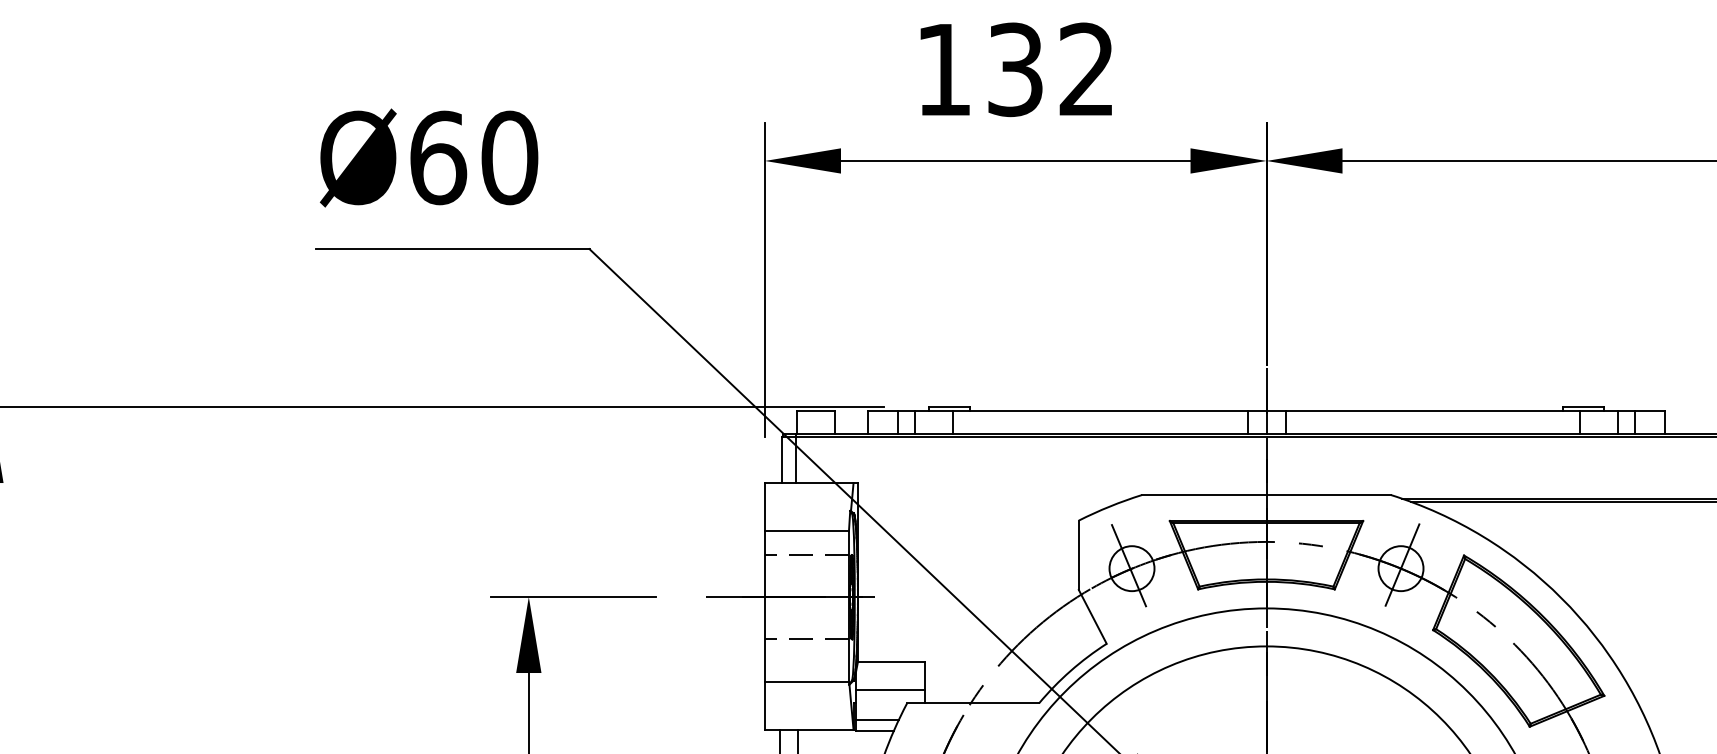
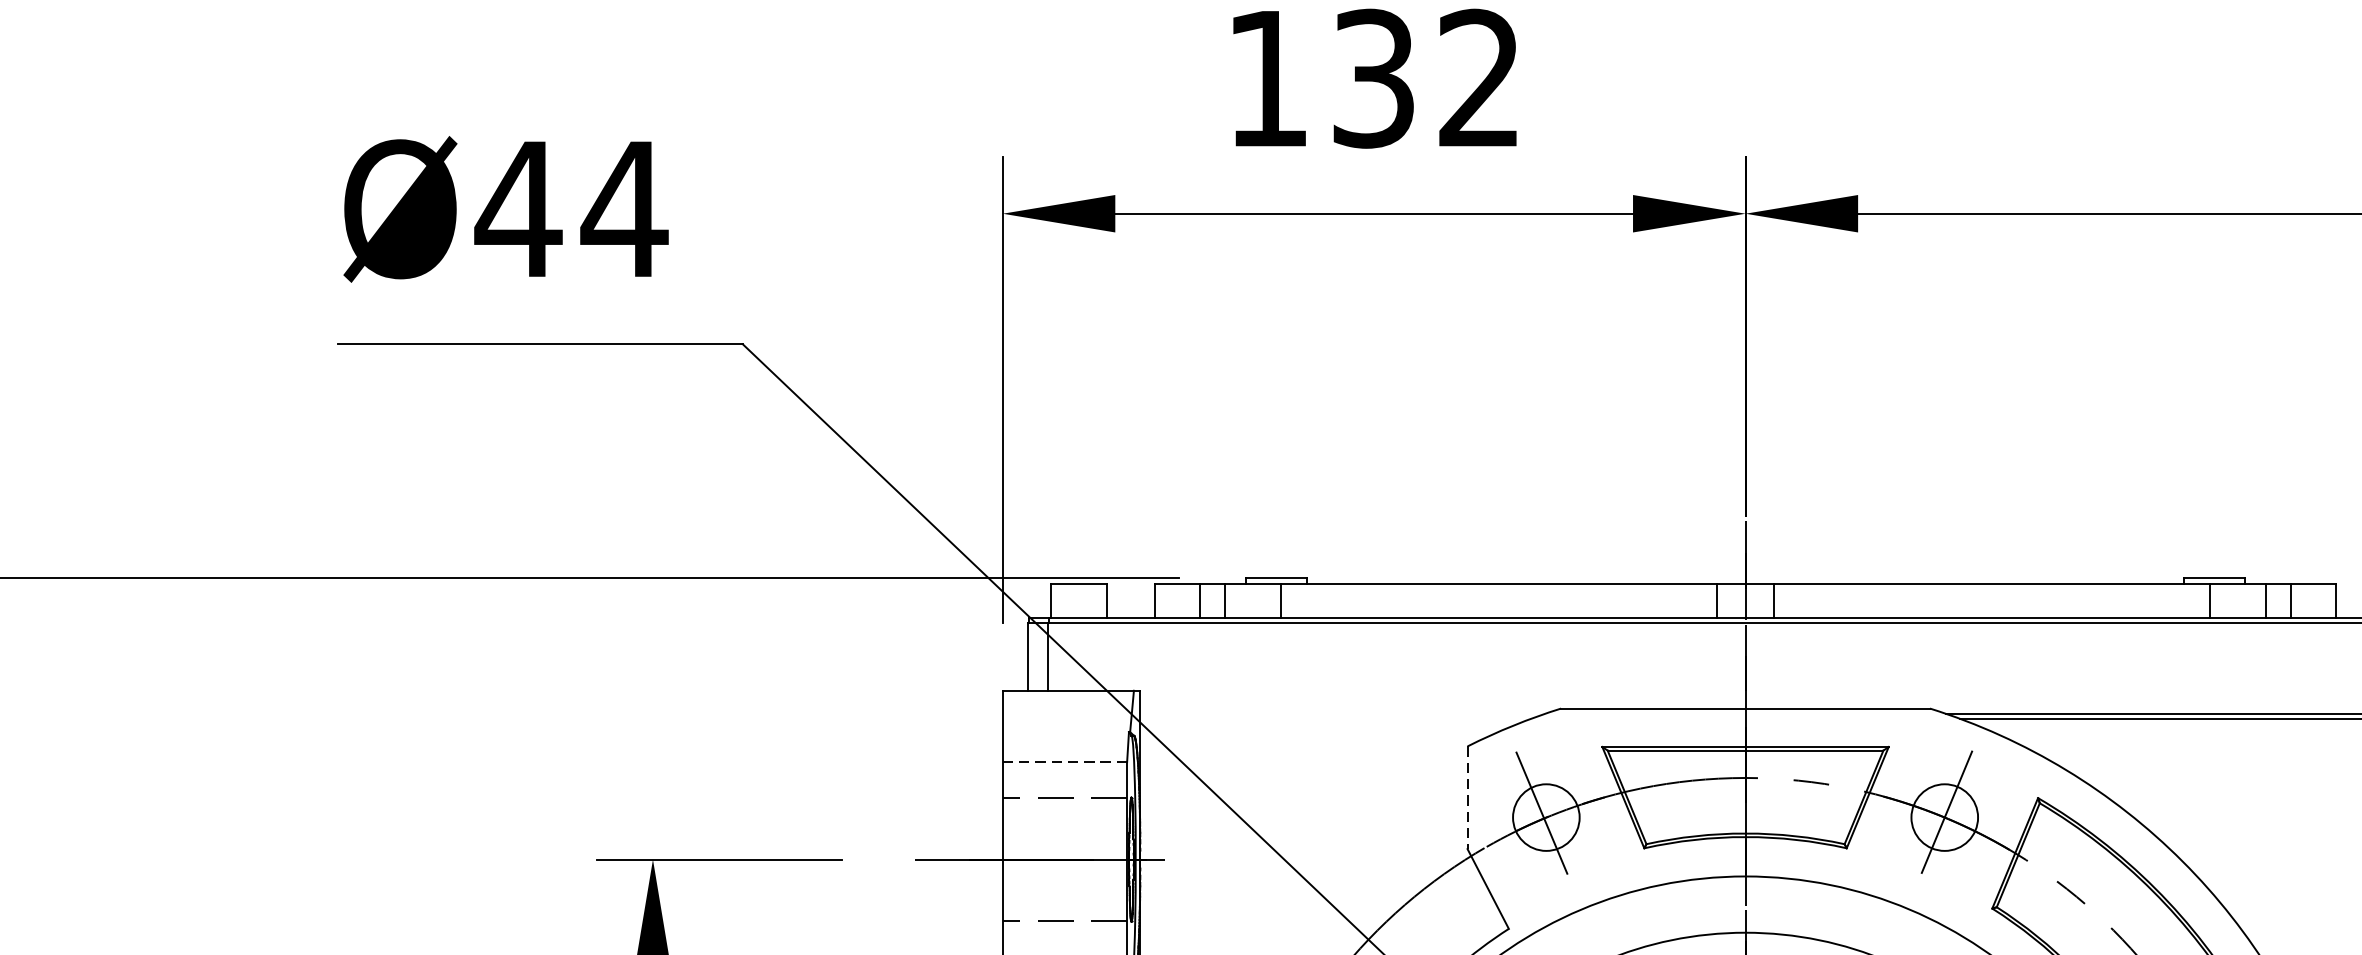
text: (473, 157) -> (571, 208), Ø60 -> Ø44
line: (806, 531) -> (1064, 762), solid -> dashed
line: (1078, 555) -> (1467, 798), solid -> dashed

